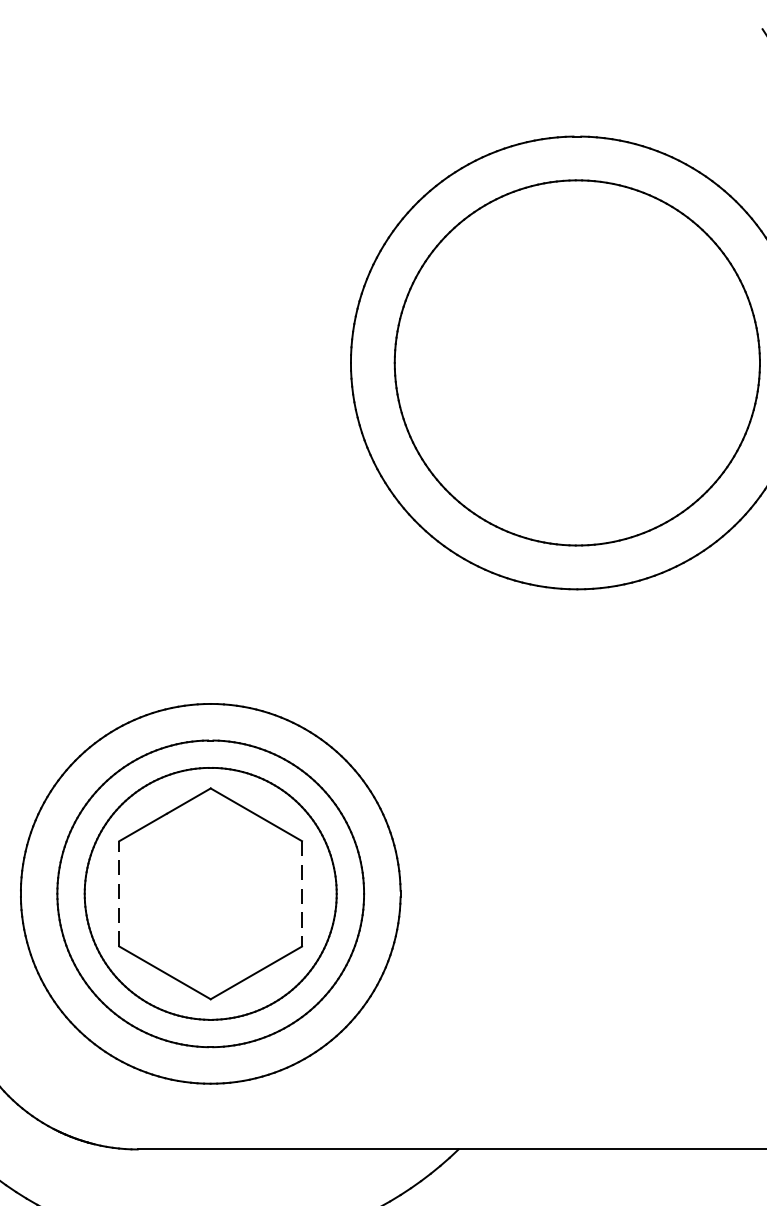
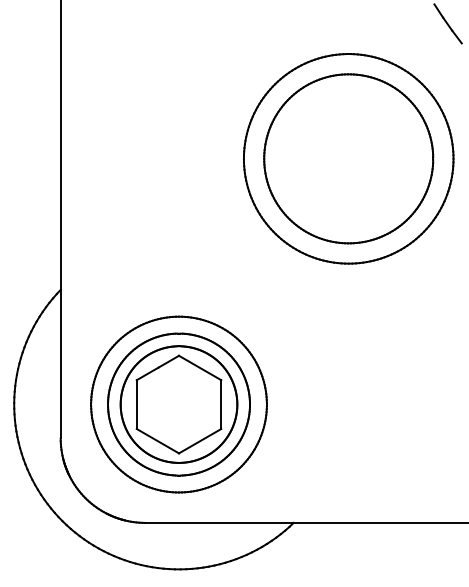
line: (118, 893) -> (136, 404), dashed -> solid
line: (302, 895) -> (221, 405), dashed -> solid

